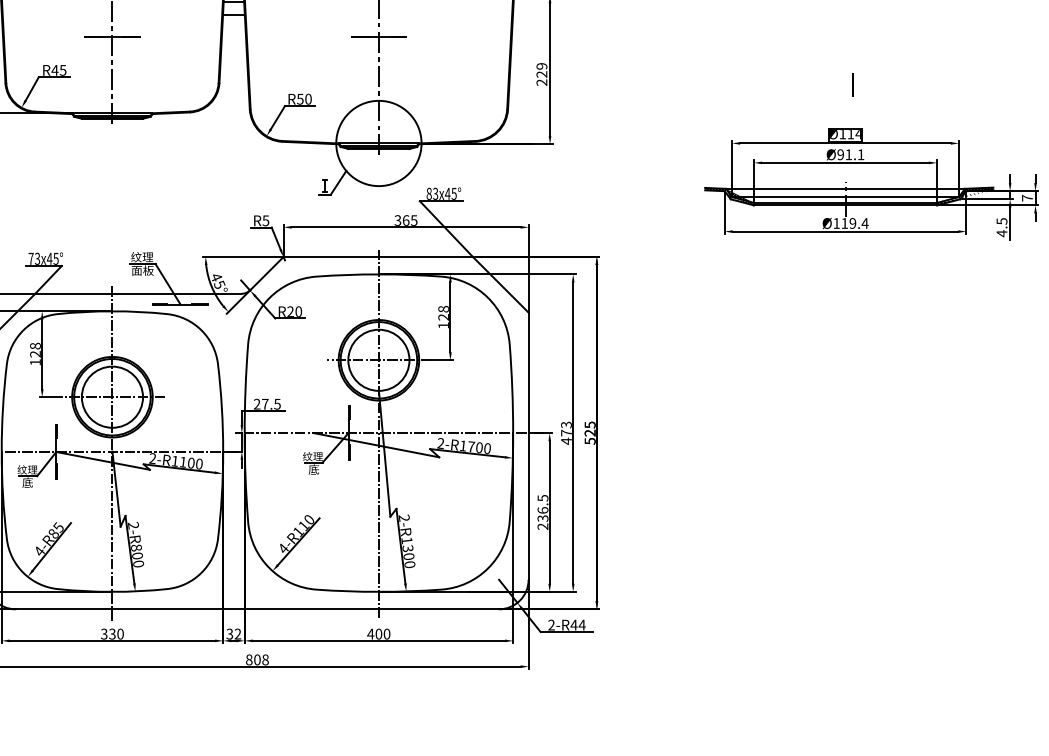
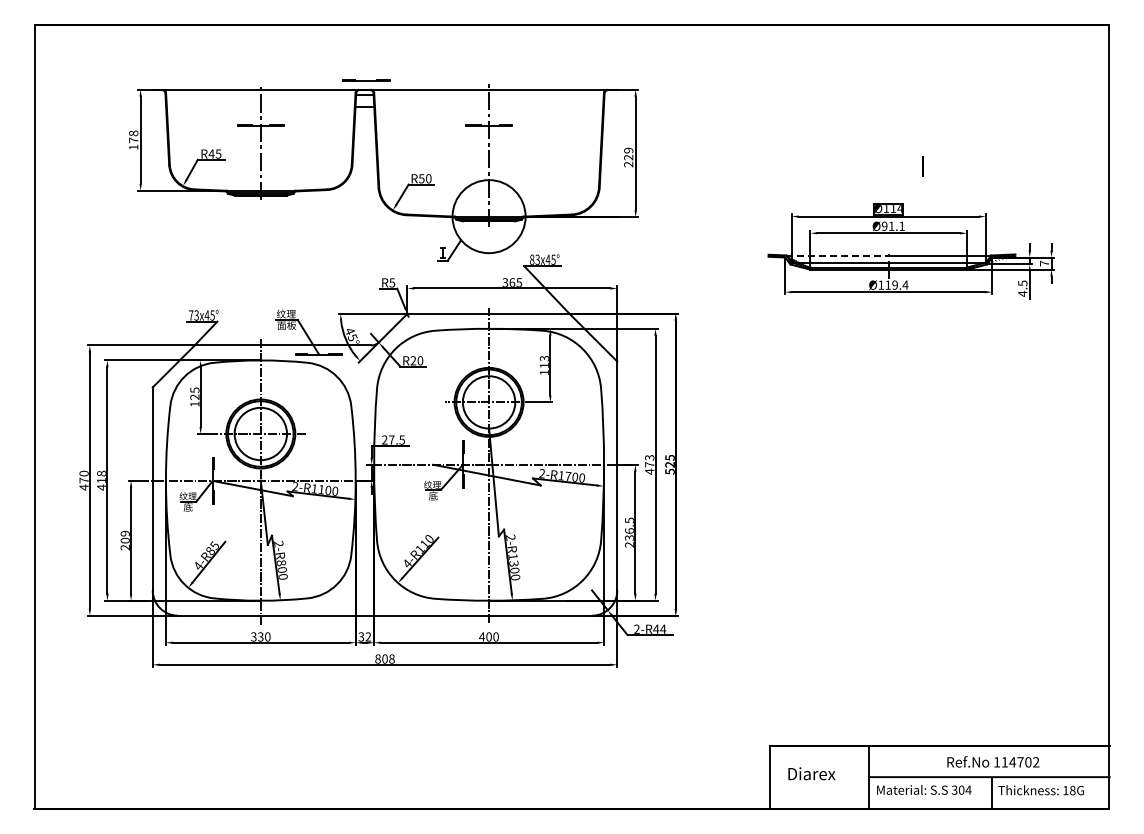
text: (852, 84) -> (922, 166), moved
line: (786, 188) -> (838, 255), solid -> dashed
text: (442, 312) -> (543, 361), 128 -> 113
text: (35, 346) -> (194, 390), 128 -> 125

